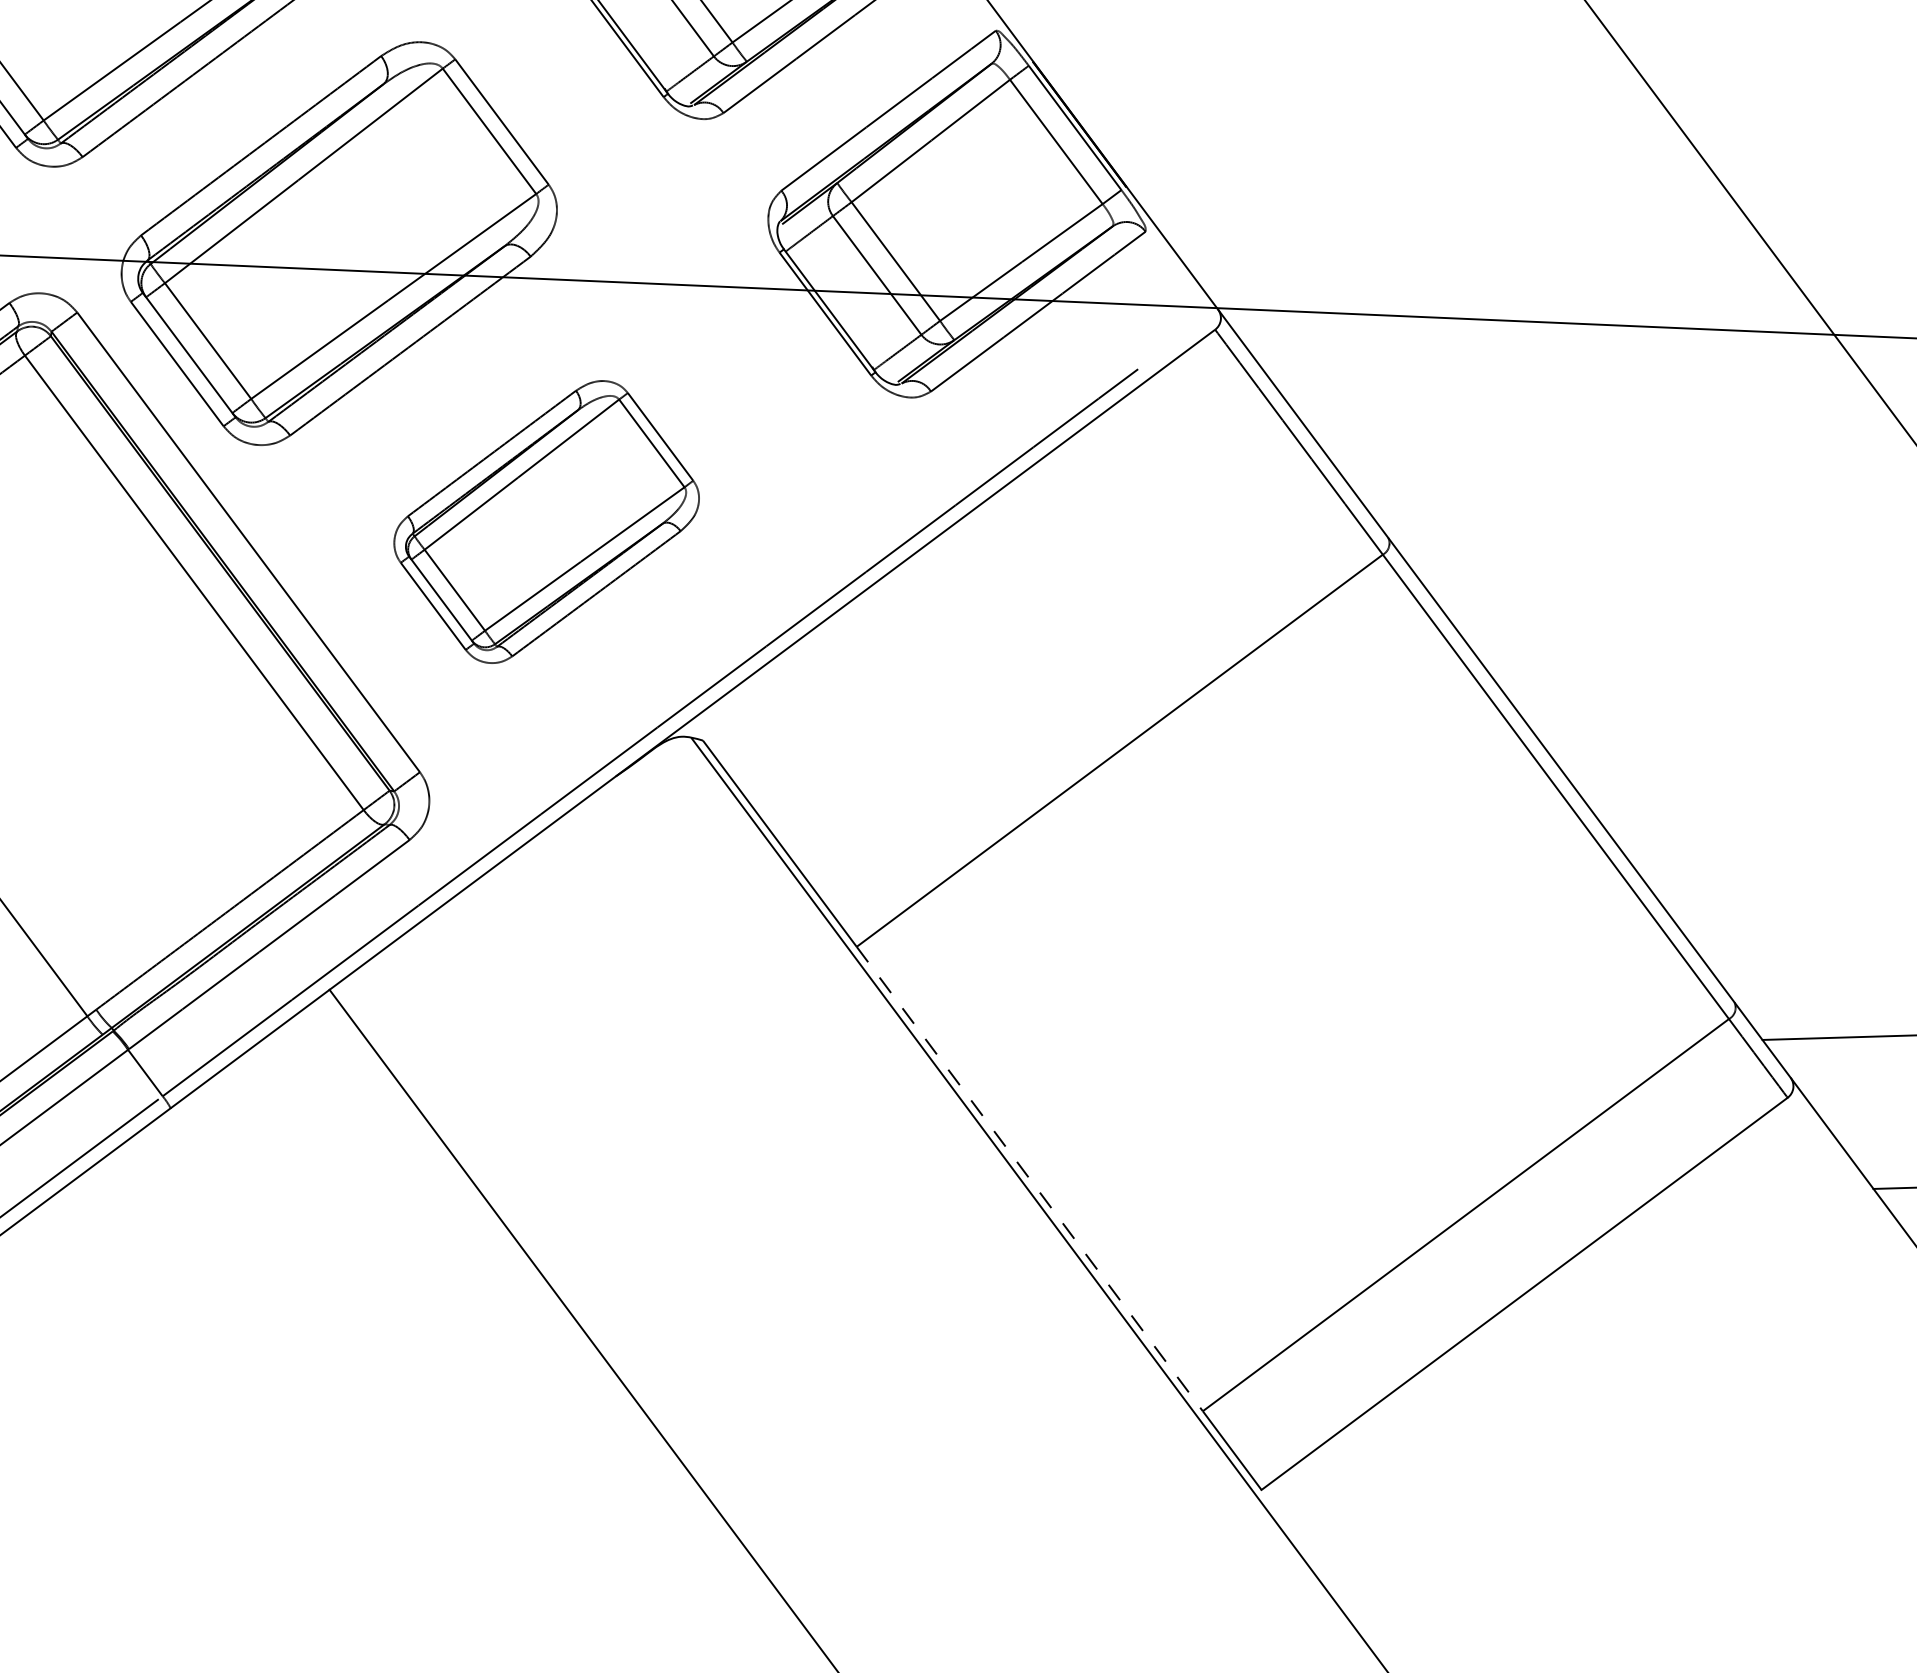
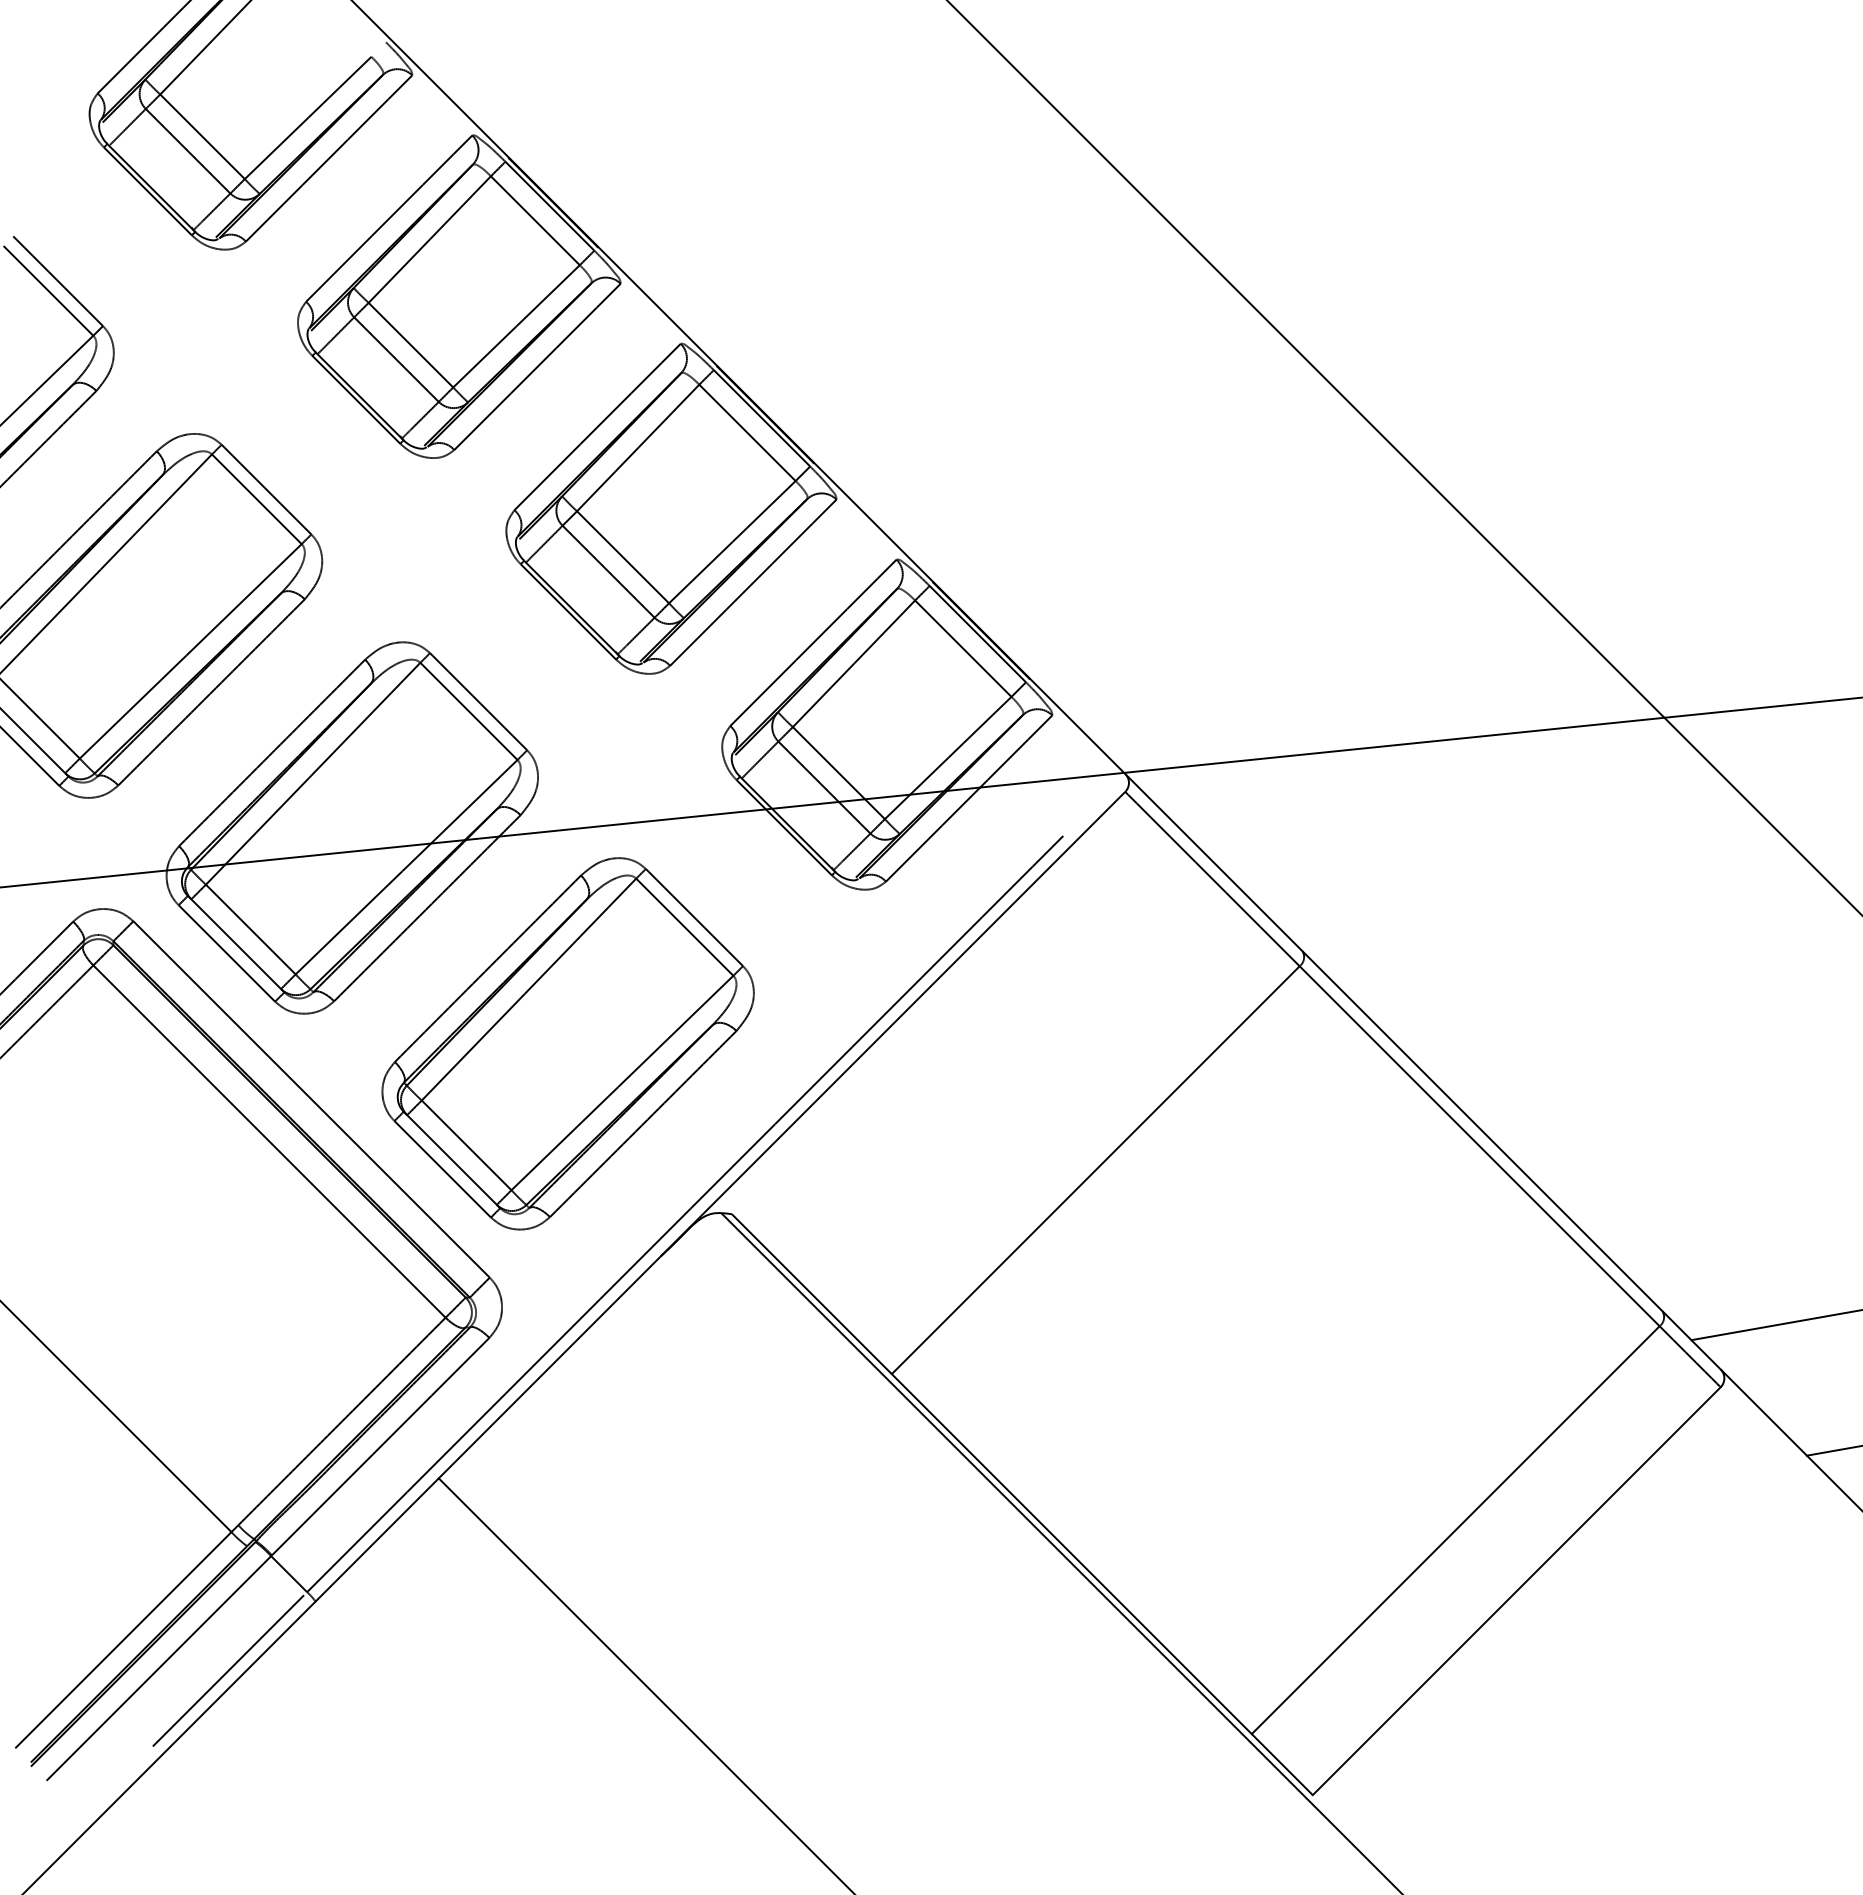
part: (545, 521) -> (567, 1043), size x1.43
line: (1029, 1179) -> (1071, 1554), dashed -> solid

